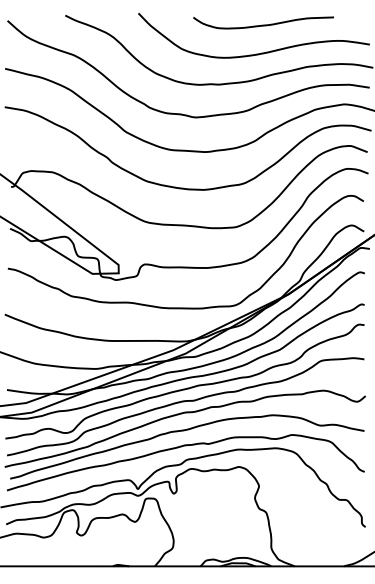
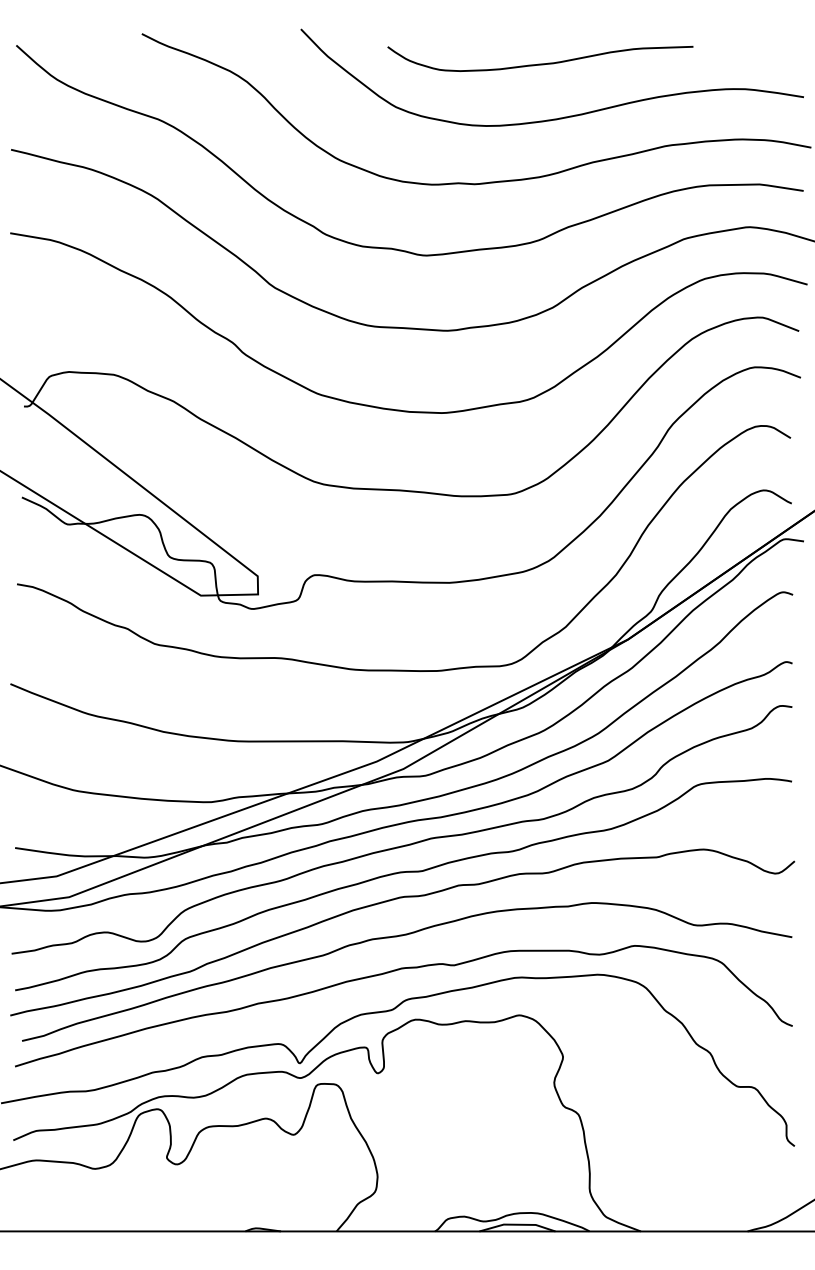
curve: (263, 24) -> (540, 62), moved

